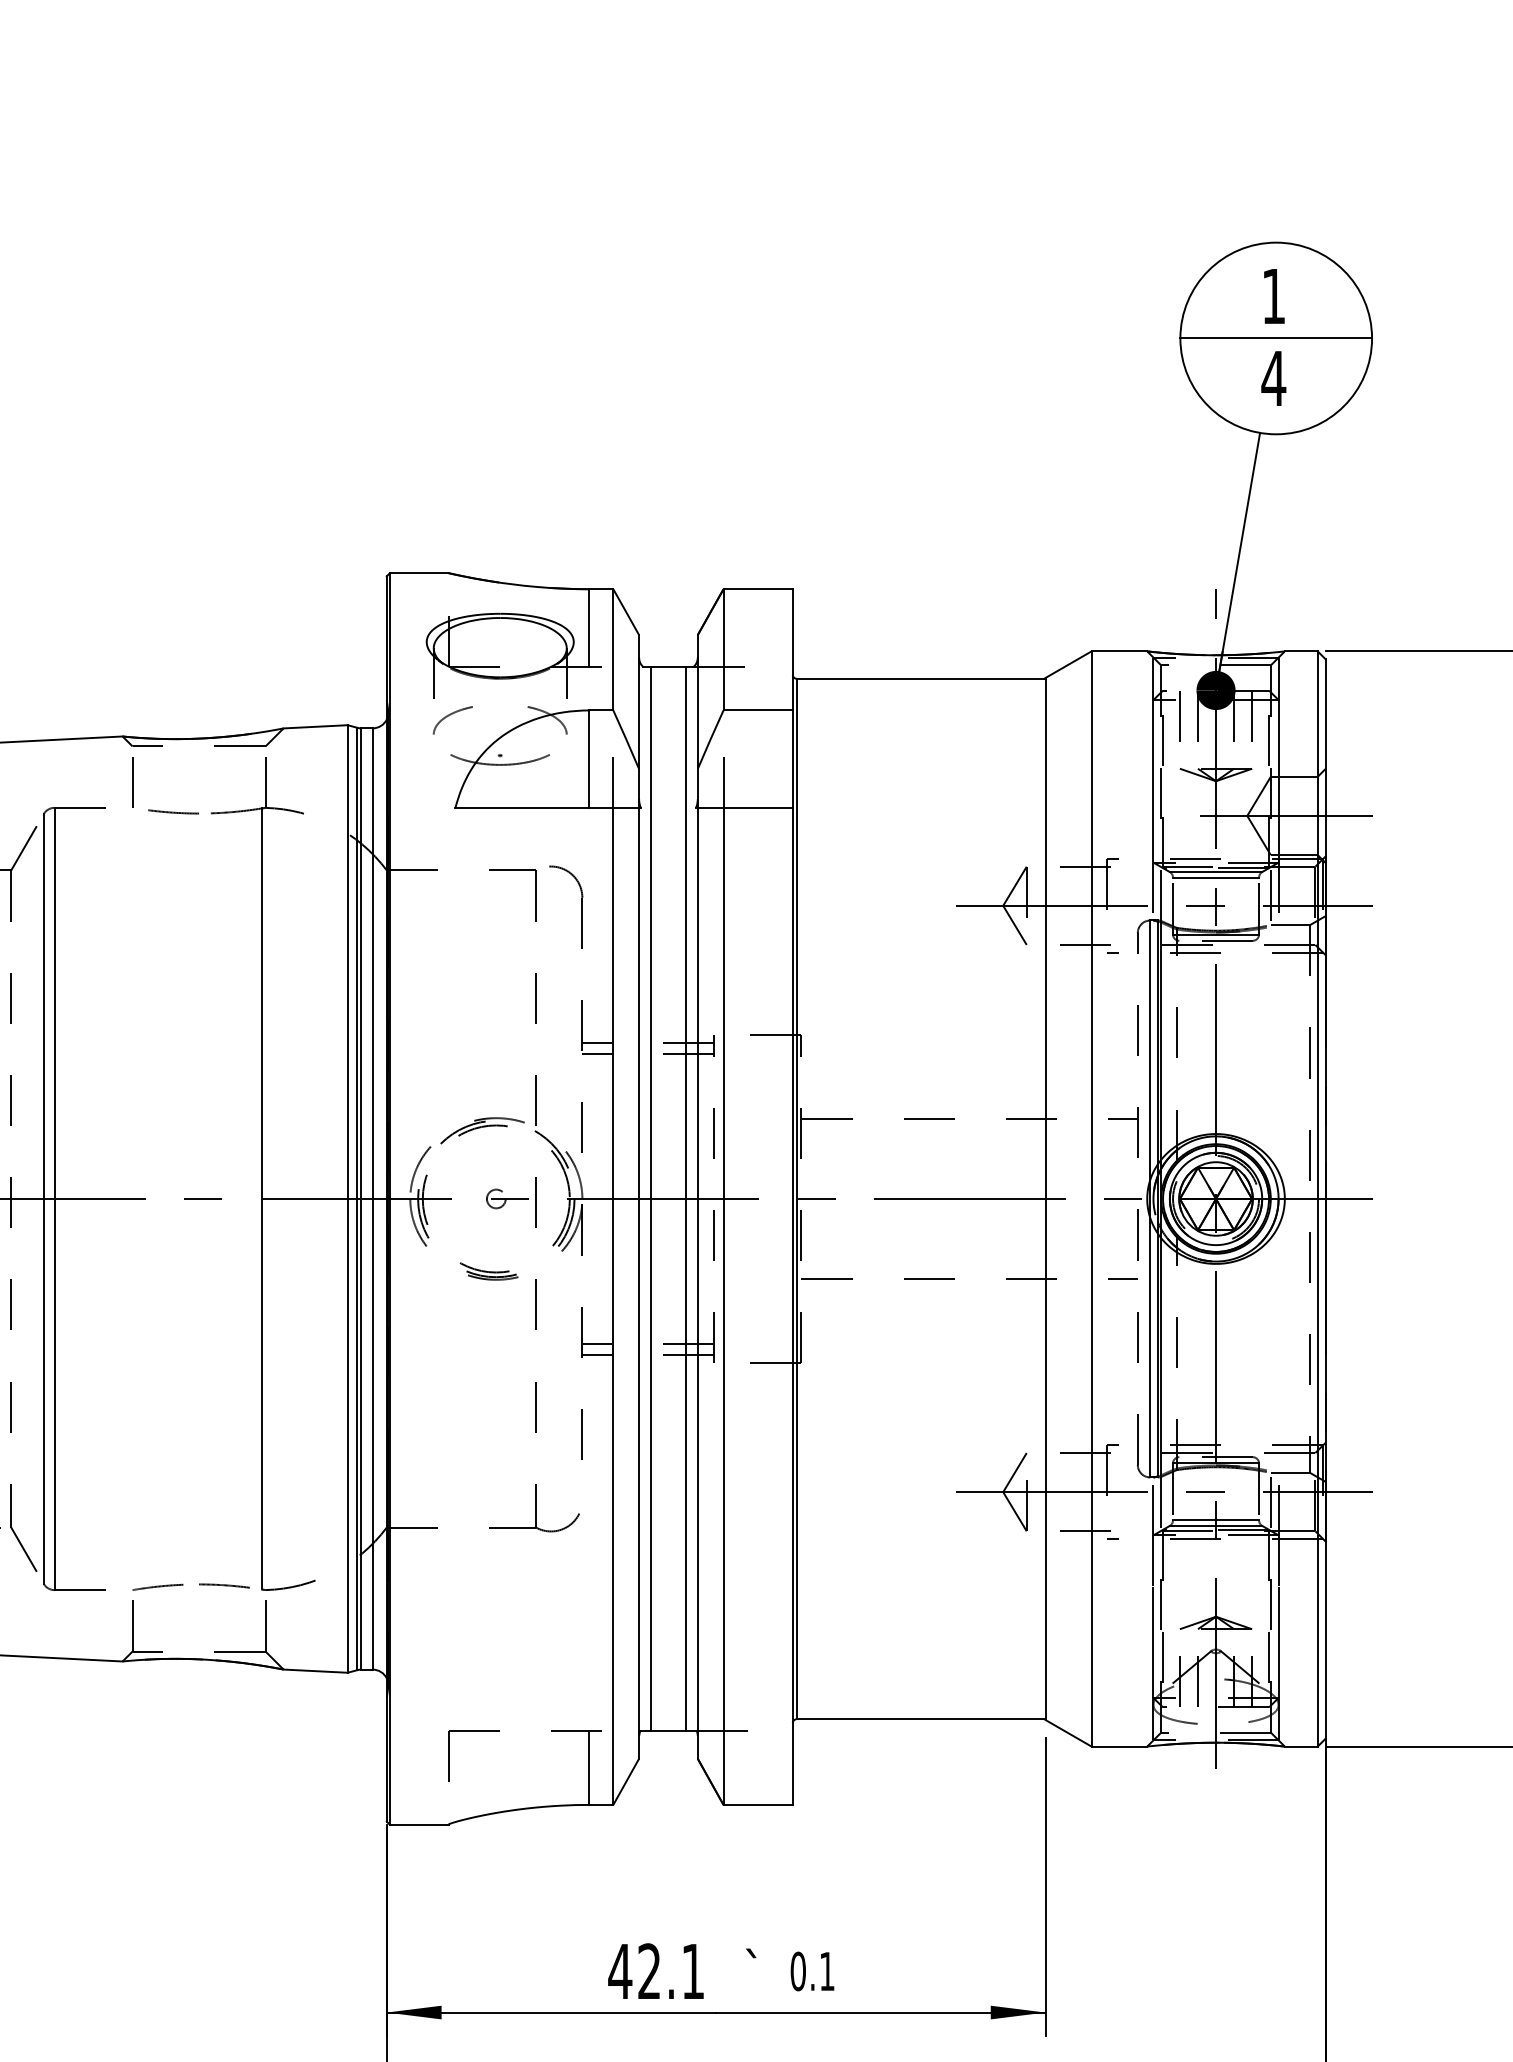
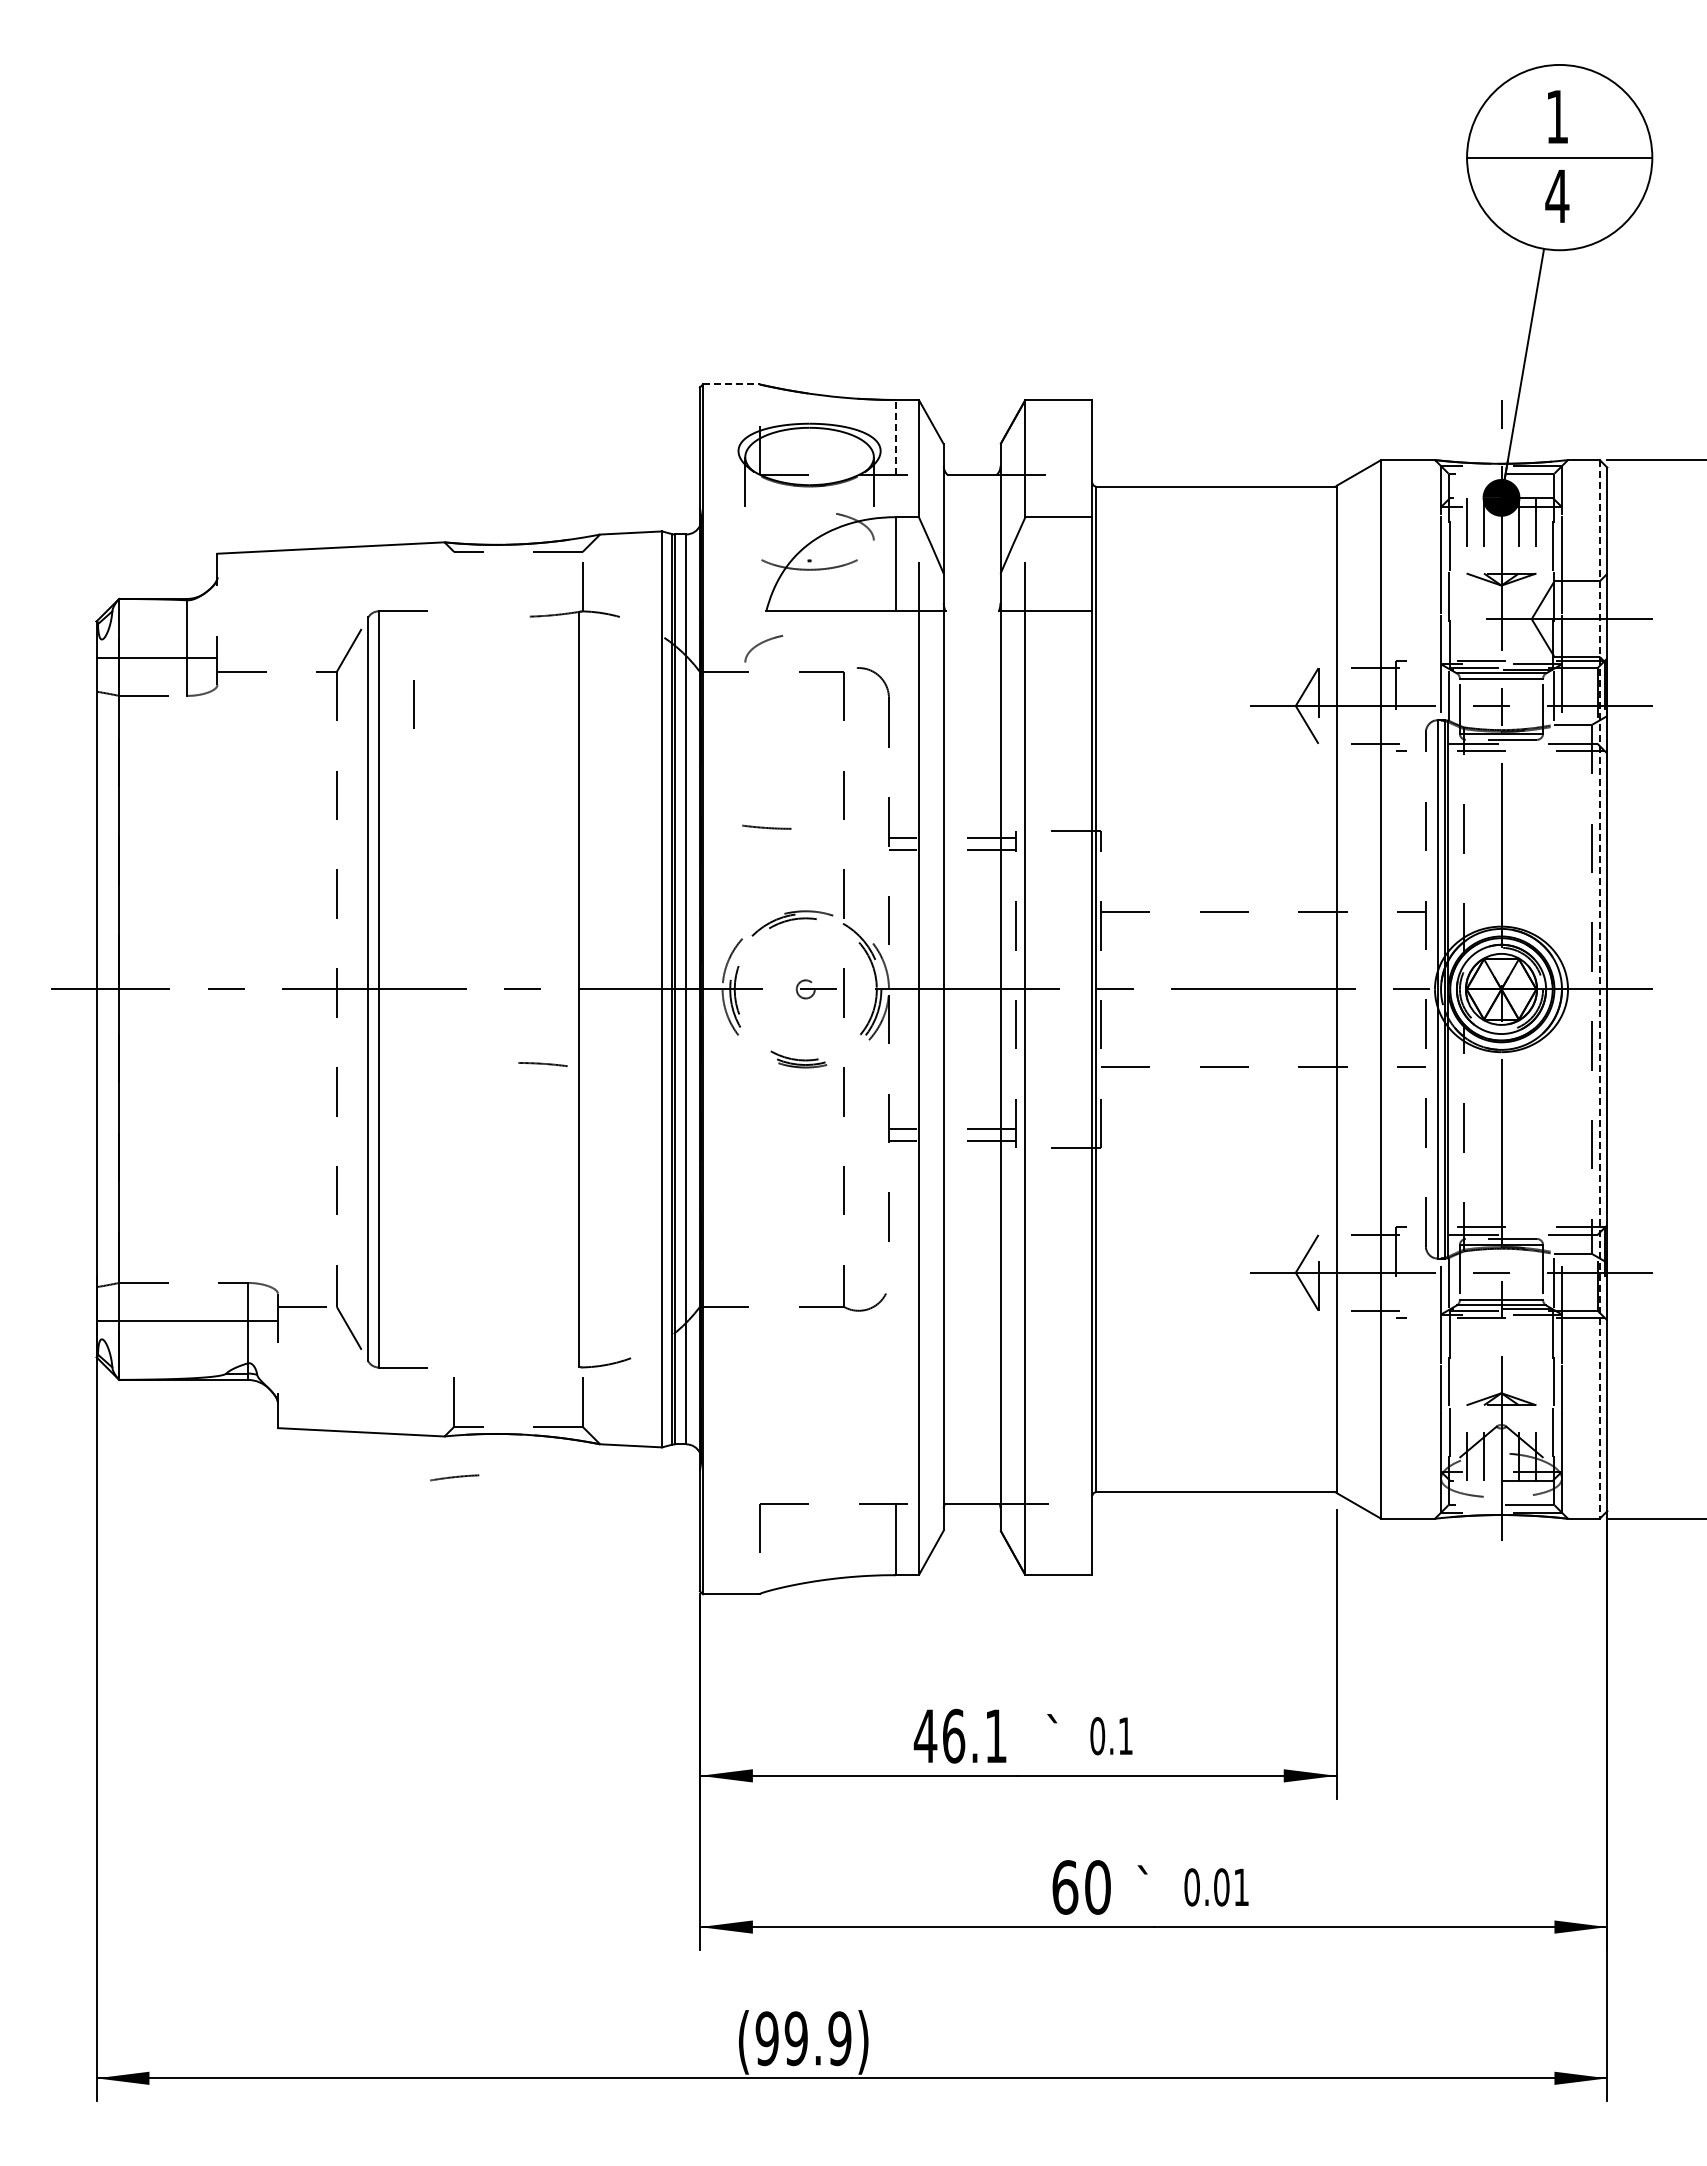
line: (419, 573) -> (731, 384), solid -> dashed
line: (589, 628) -> (895, 437), solid -> dashed
curve: (450, 715) -> (761, 644), moved
line: (131, 782) -> (413, 704), moved
line: (173, 812) -> (766, 827), moved
line: (651, 1199) -> (955, 989), removed
line: (686, 1199) -> (989, 989), removed
line: (1317, 1199) -> (1599, 989), solid -> dashed
line: (223, 1585) -> (542, 1064), moved
line: (157, 1587) -> (454, 1477), moved
text: (650, 1970) -> (954, 1735), 42.1 -> 46.1

